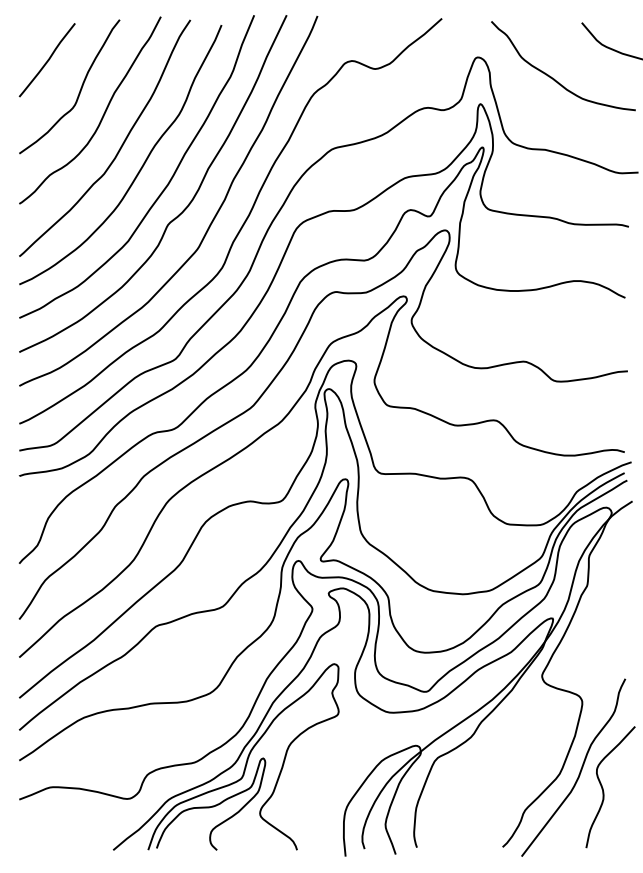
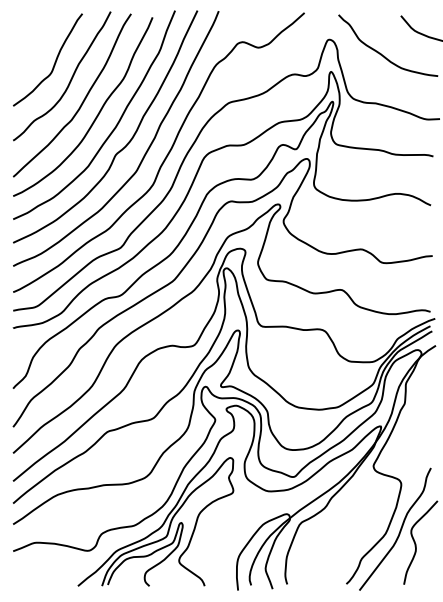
line: (47, 60) -> (32, 41), removed

